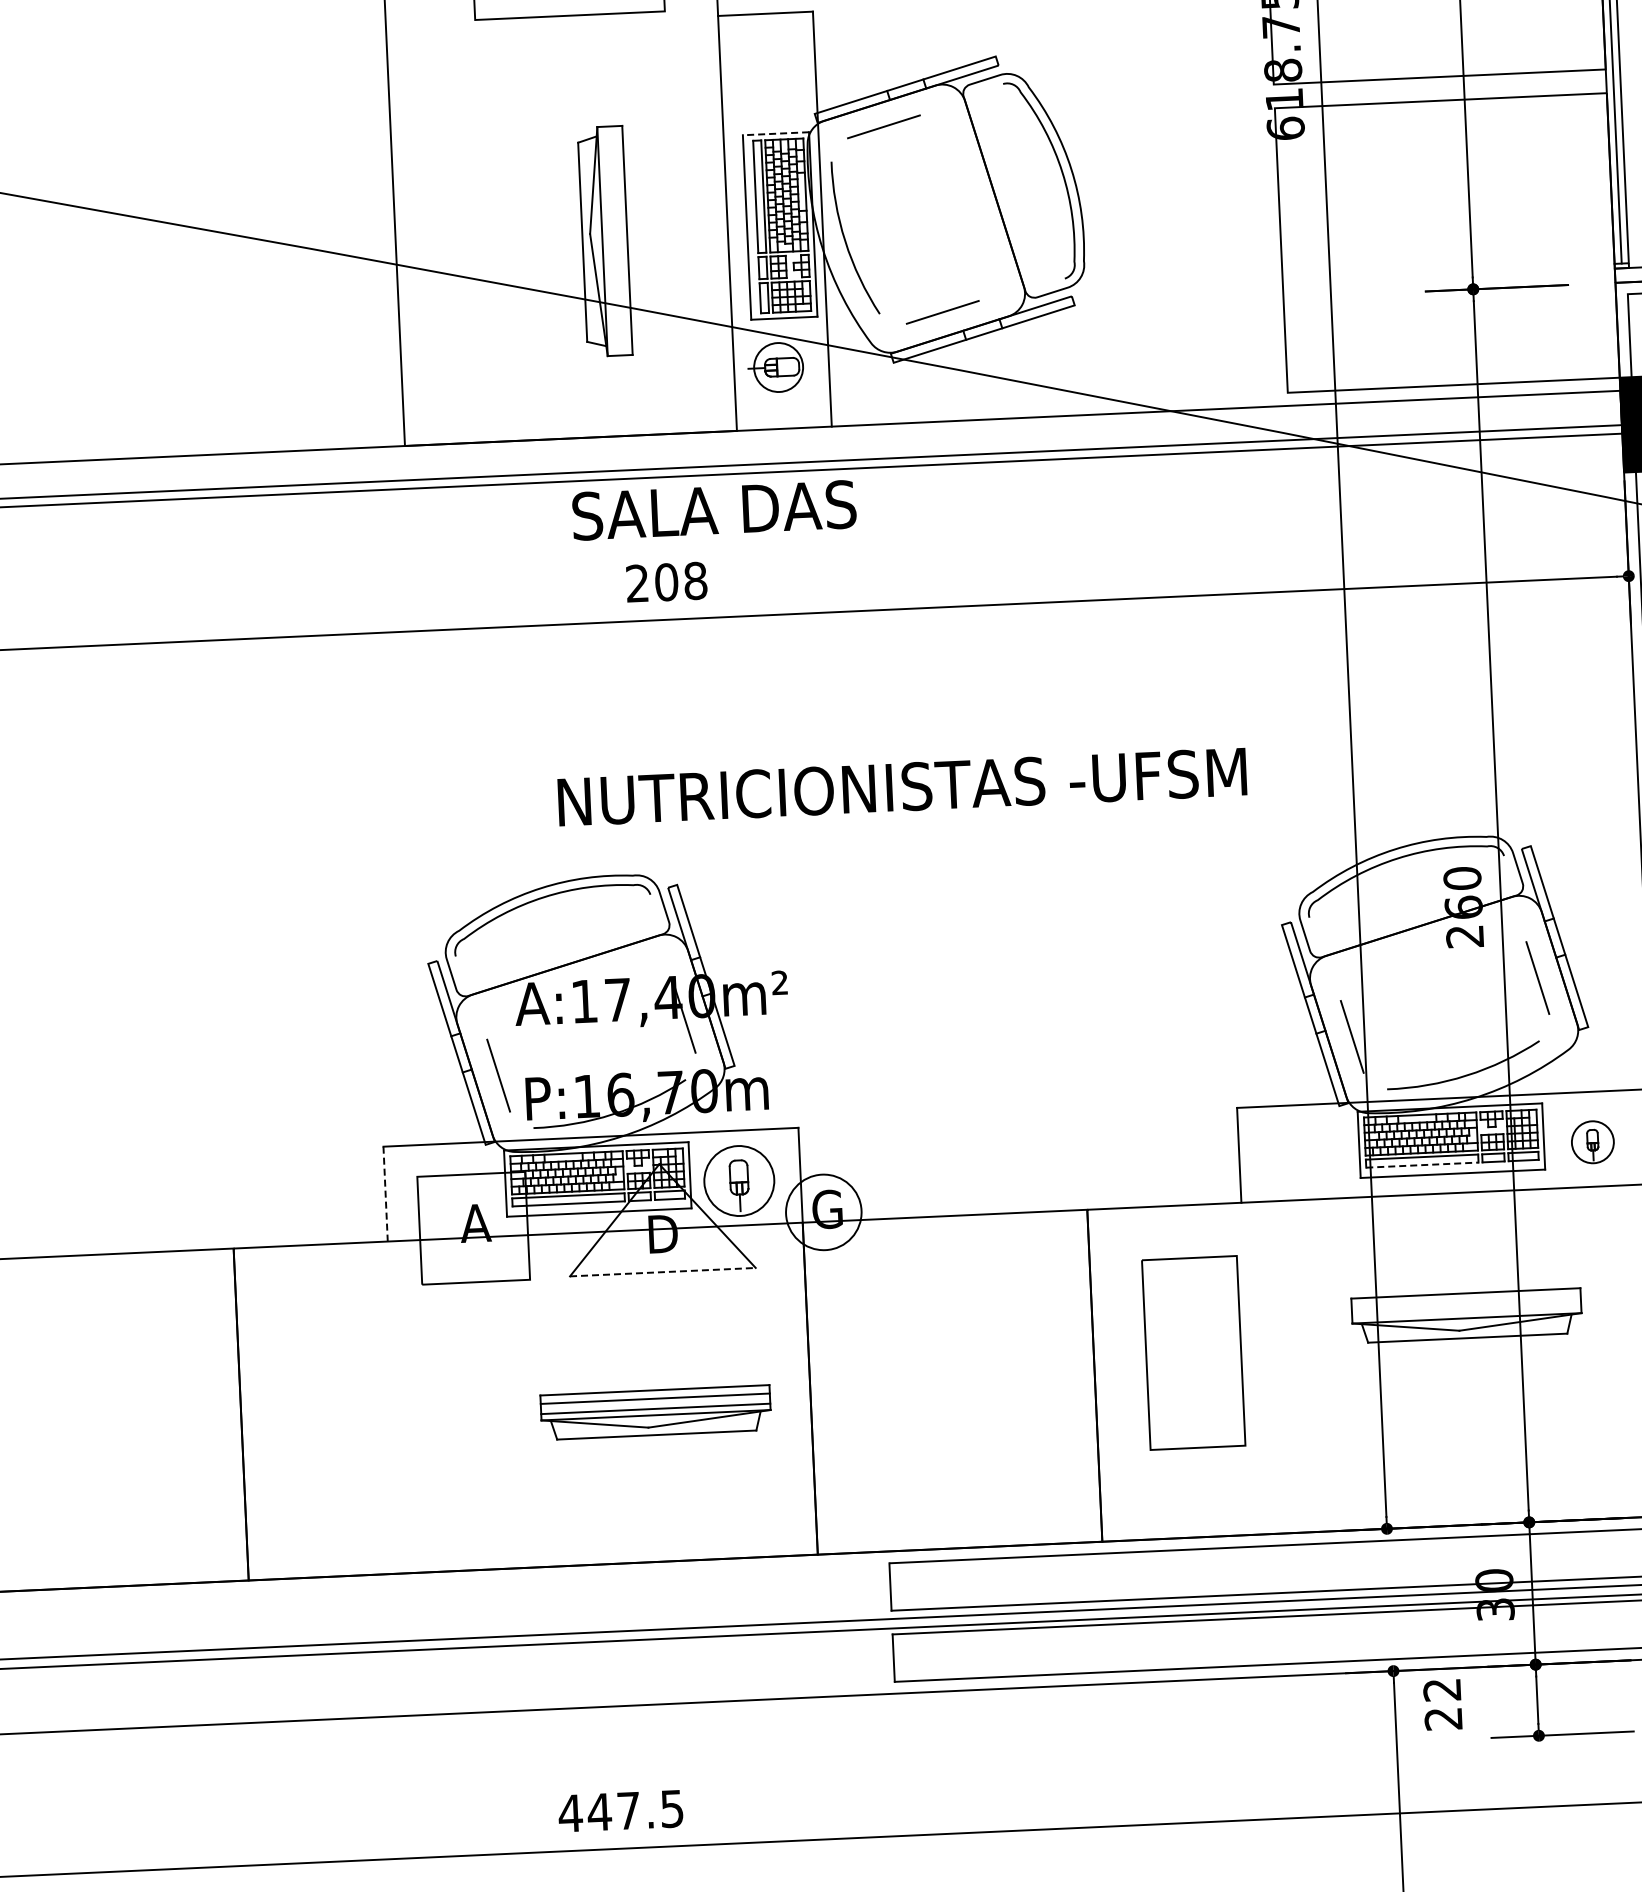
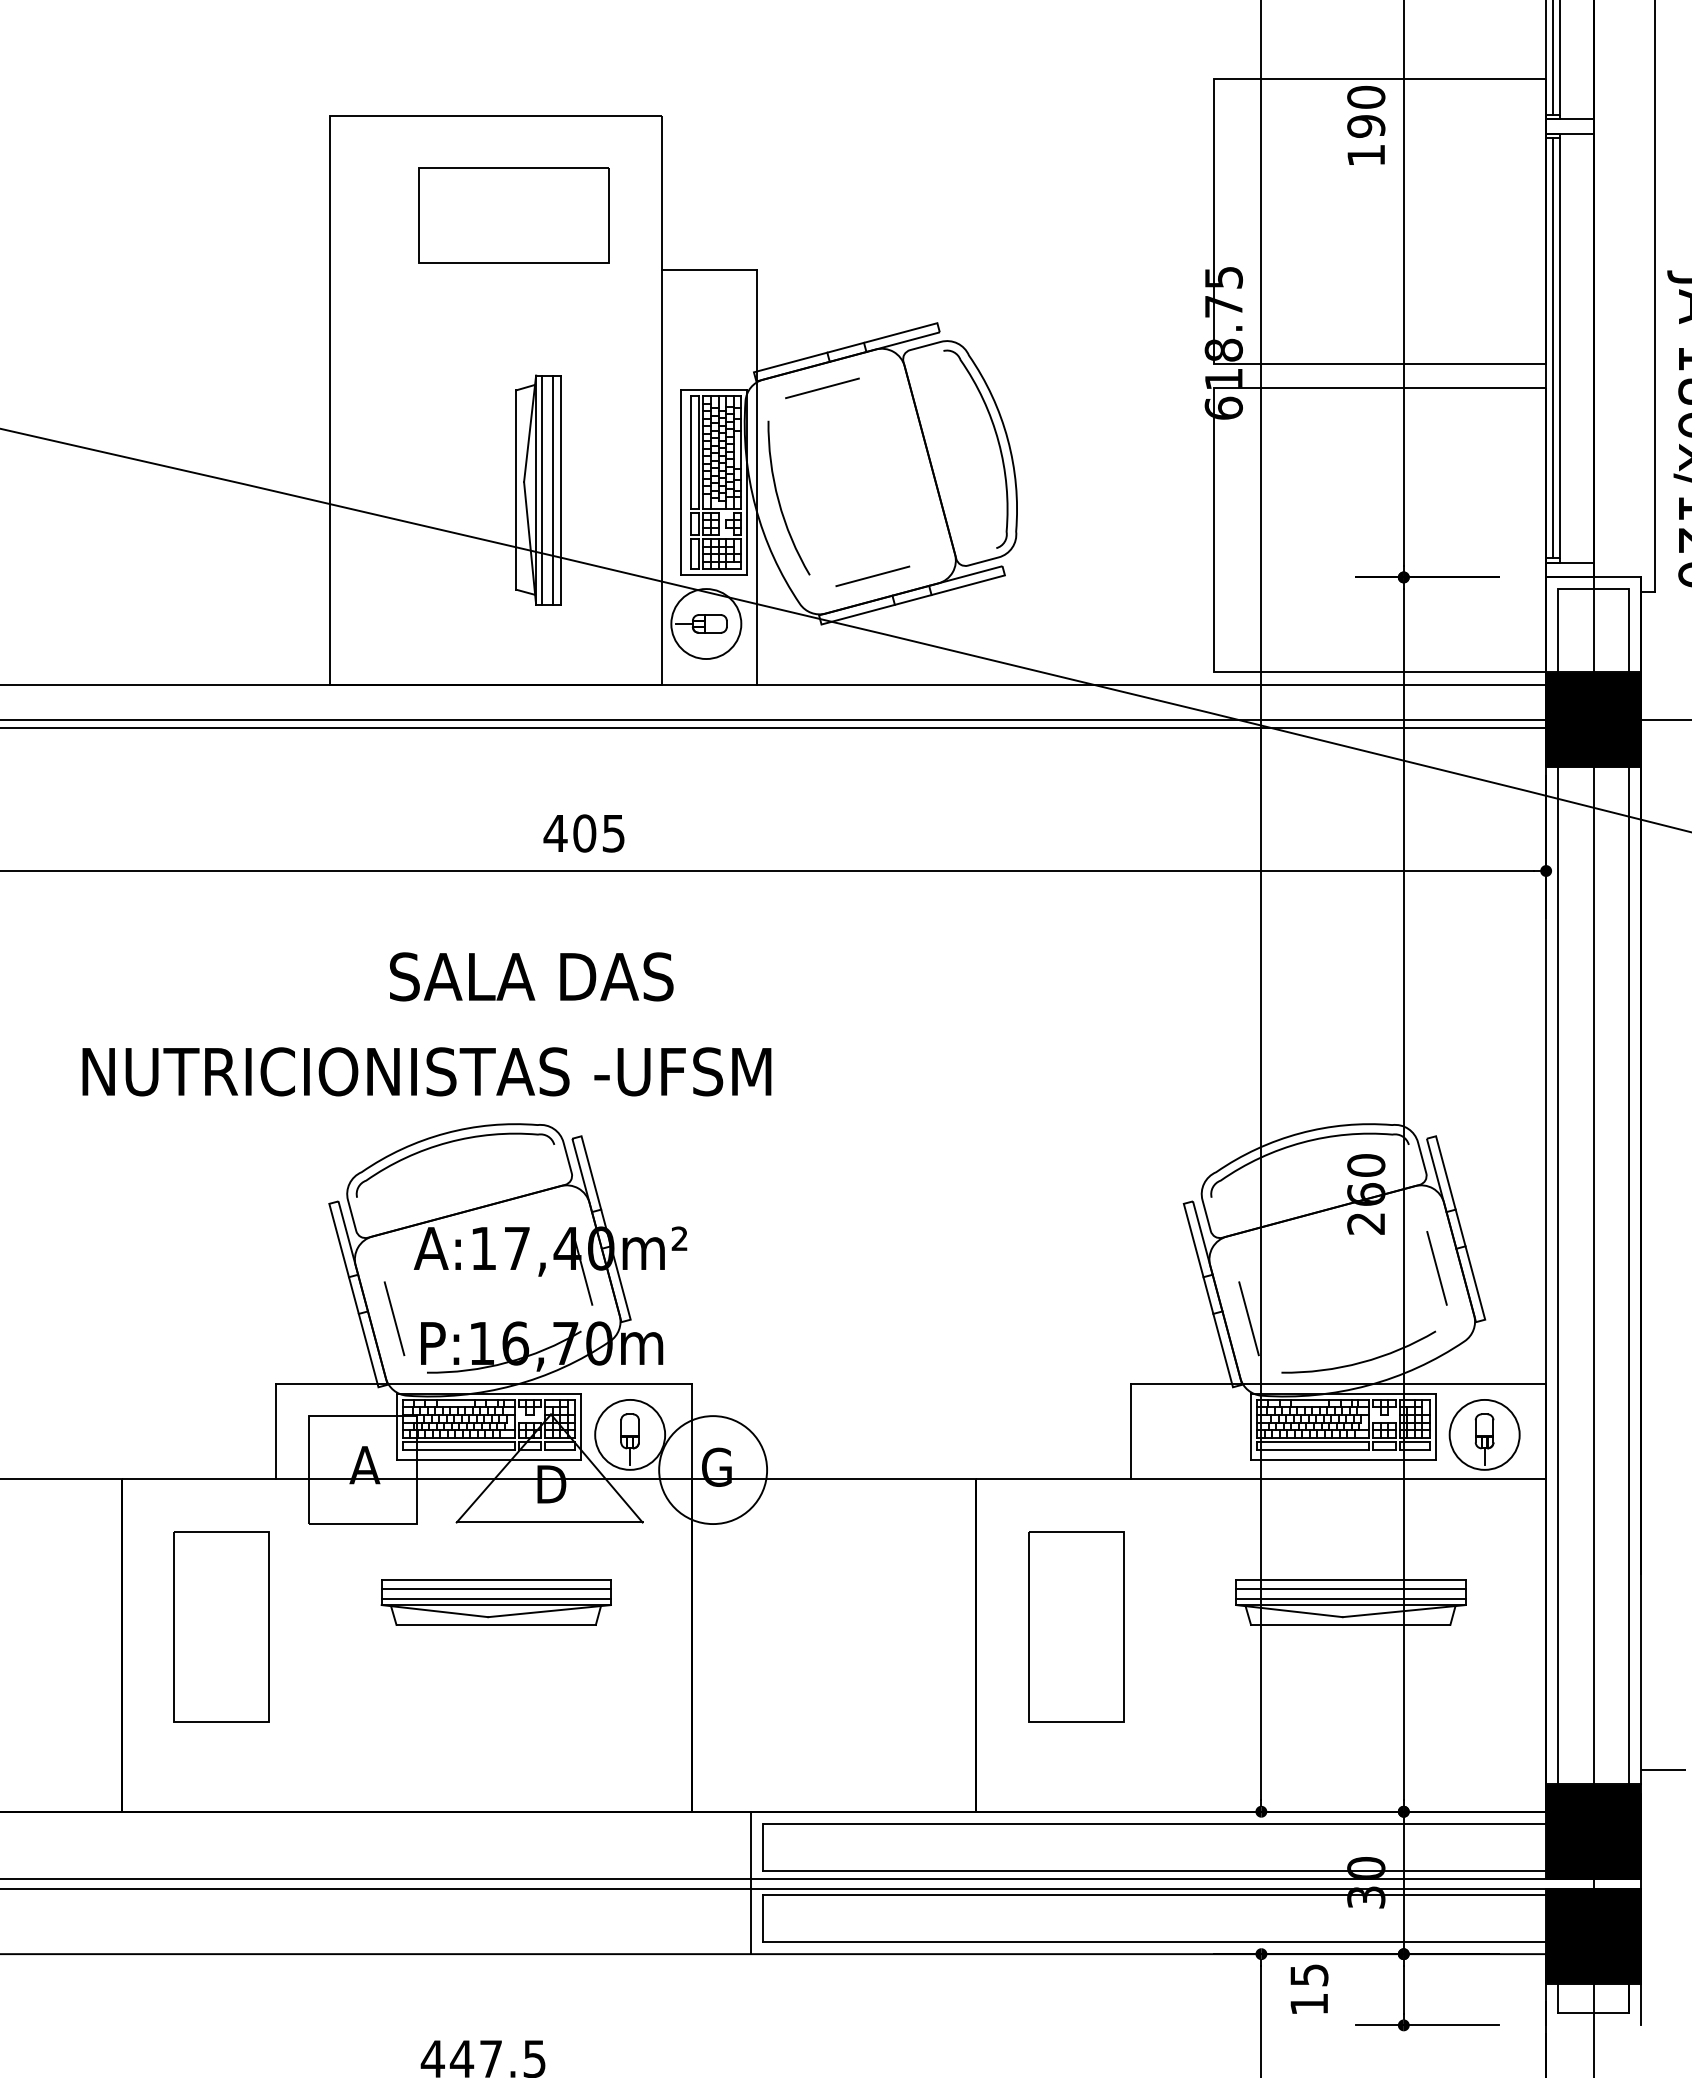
line: (775, 133) -> (713, 390), dashed -> solid
line: (608, 240) -> (542, 489), added
line: (618, 240) -> (552, 489), added
circle: (778, 367) -> (706, 624), size x1.43
text: (714, 510) -> (531, 976), moved
text: (666, 582) -> (584, 833), 208 -> 405
text: (901, 786) -> (426, 1071), moved
part: (1592, 1141) -> (1484, 1434), size x1.67
line: (1422, 1165) -> (1313, 1450), dashed -> solid
line: (385, 1194) -> (276, 1432), dashed -> solid
circle: (824, 1212) -> (713, 1470), size x1.43
line: (662, 1272) -> (549, 1522), dashed -> solid
line: (1465, 1301) -> (1350, 1588), added
line: (1466, 1311) -> (1350, 1598), added
part: (339, 1390) -> (221, 1626), added
part: (655, 1412) -> (495, 1602), moved
line: (879, 1622) -> (750, 1882), added
text: (1443, 1704) -> (1309, 1989), 22 -> 15

